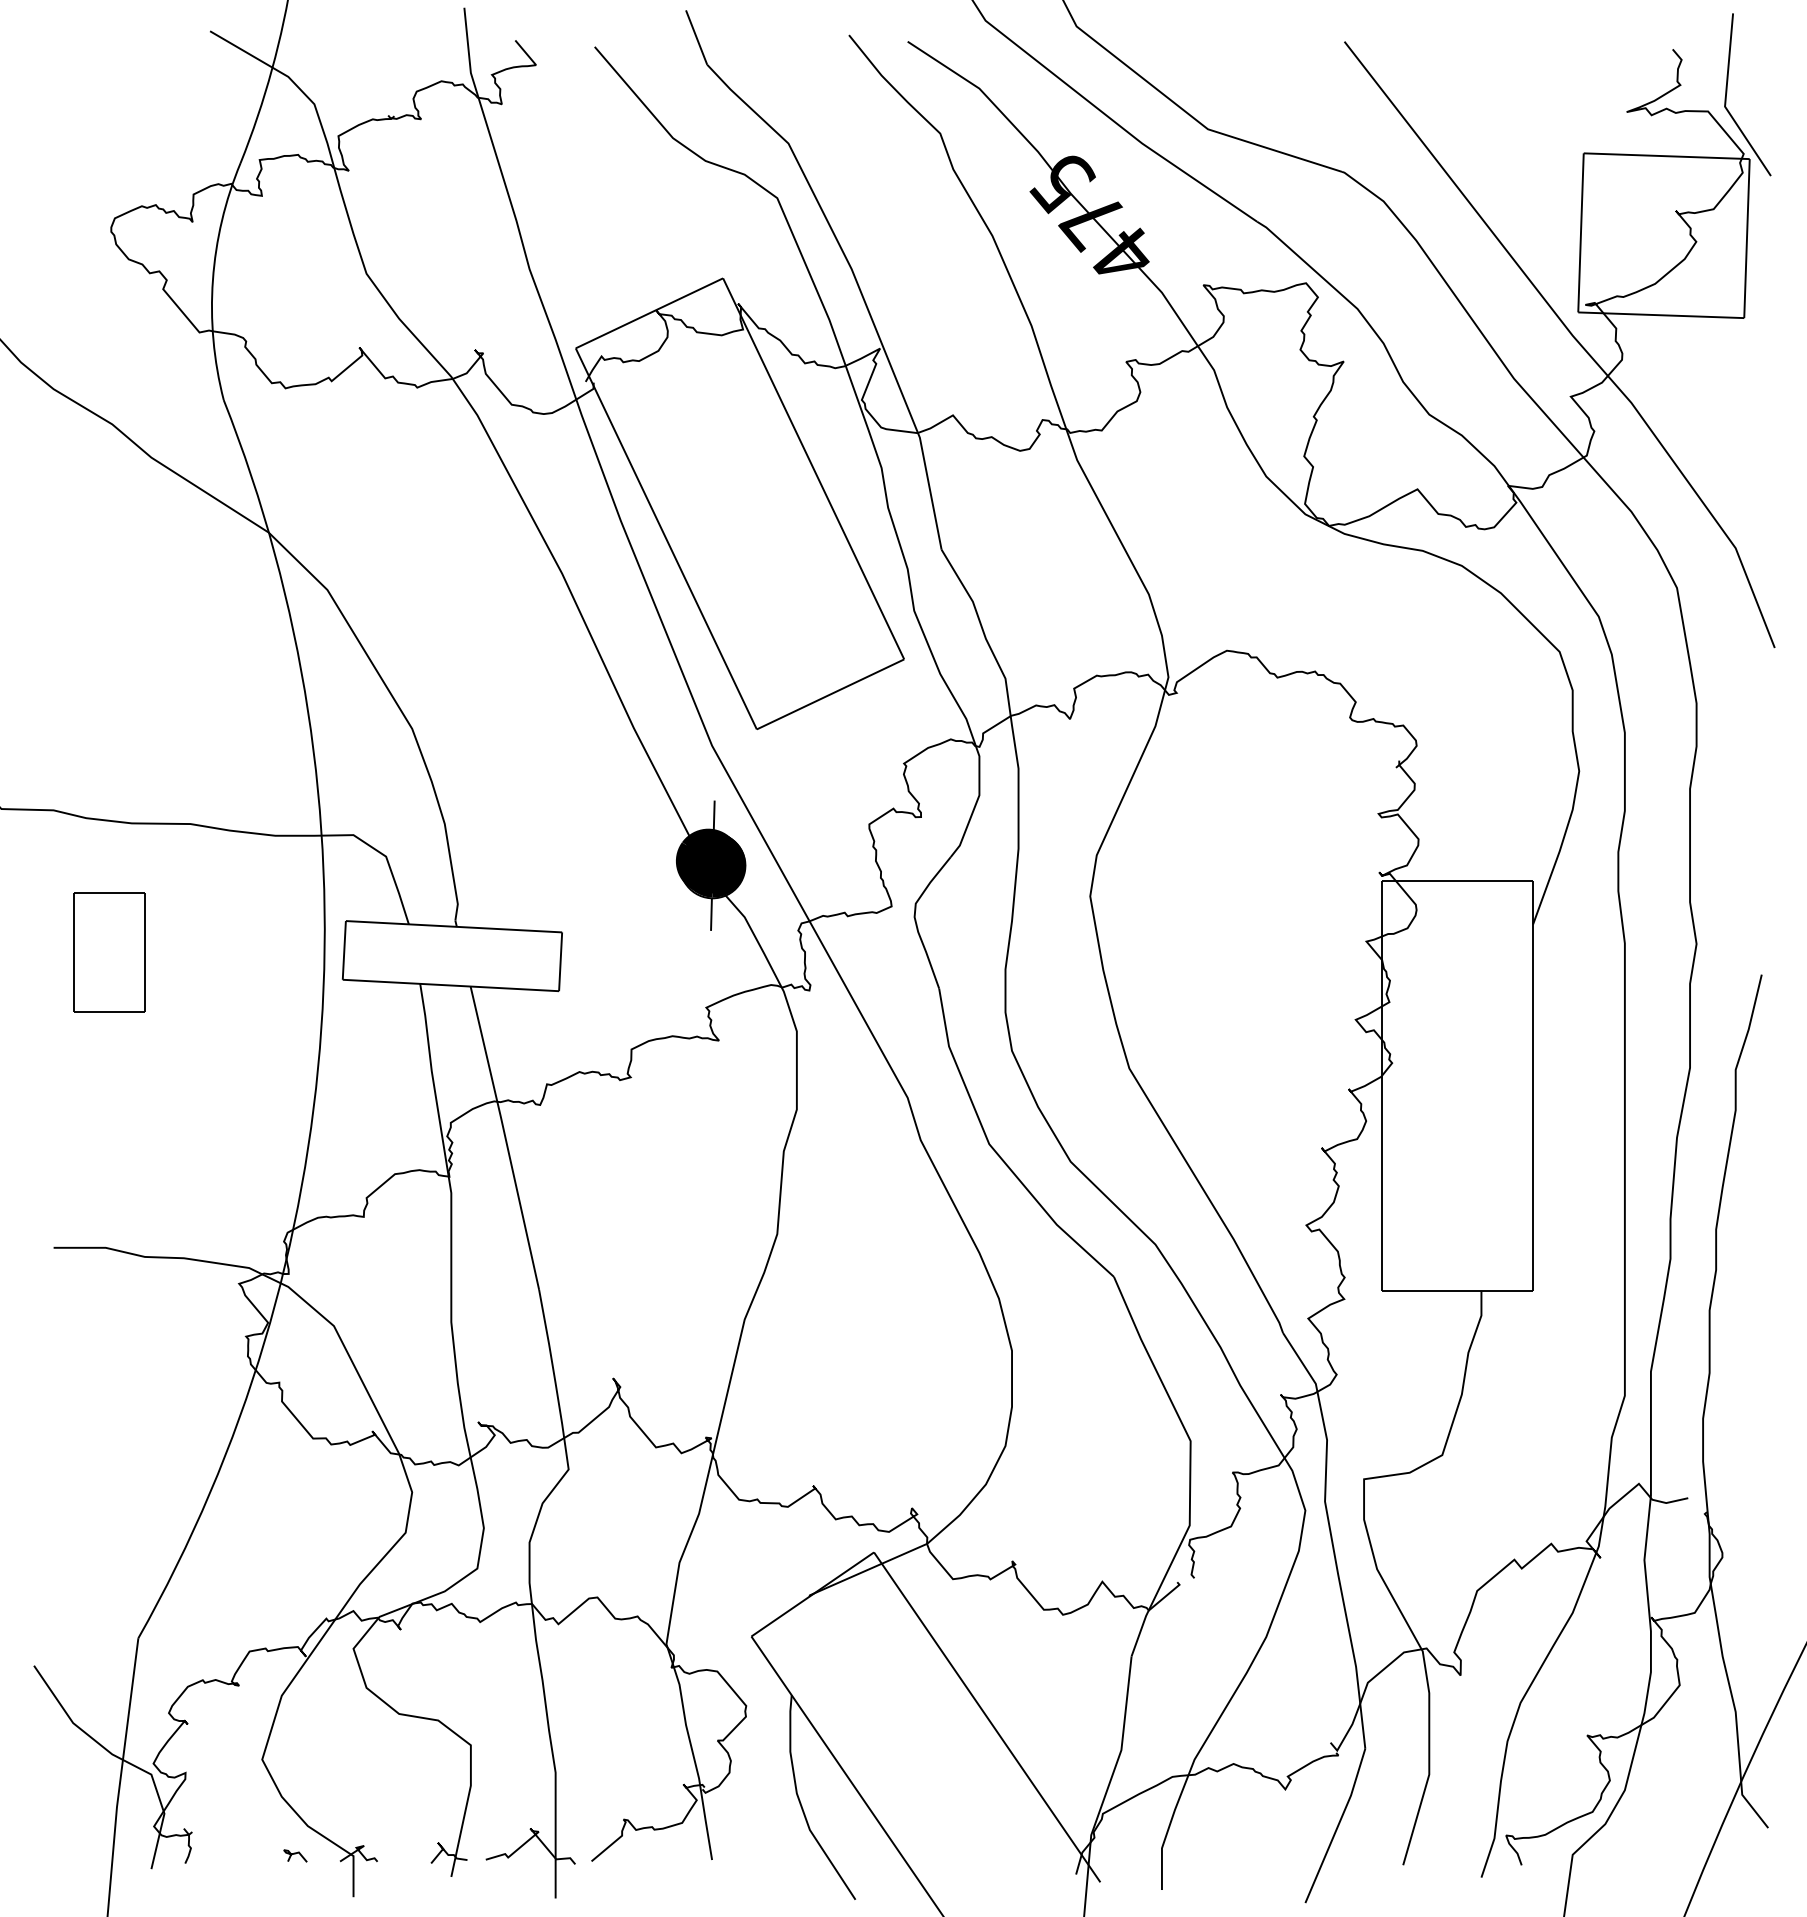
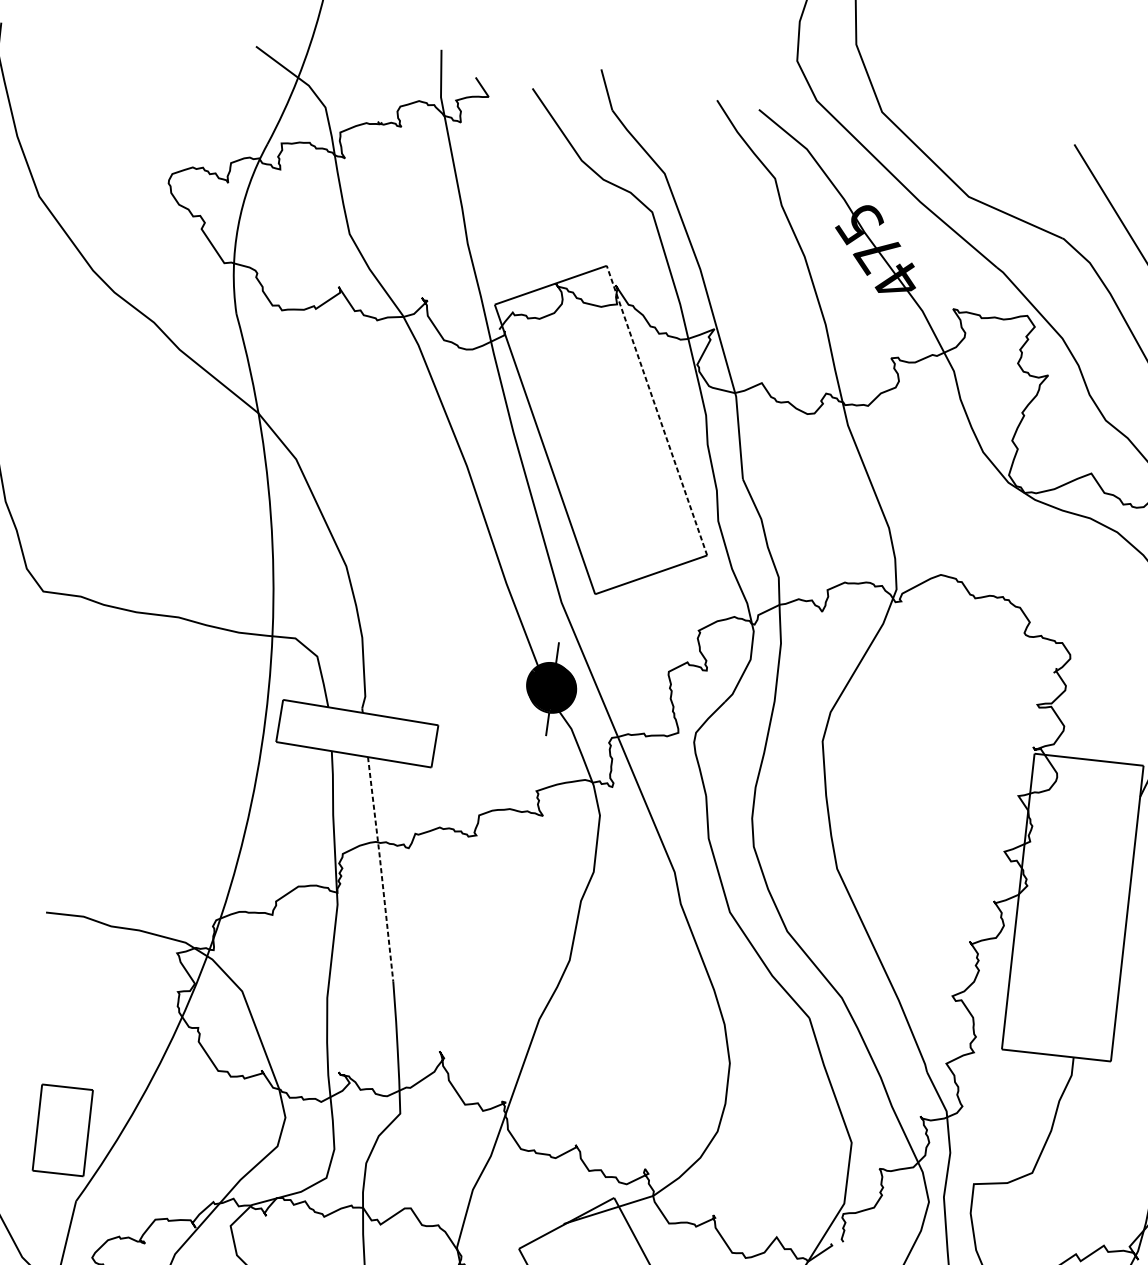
line: (813, 468) -> (656, 410), solid -> dashed
part: (109, 952) -> (62, 1130), moved
line: (505, 1137) -> (381, 868), solid -> dashed

